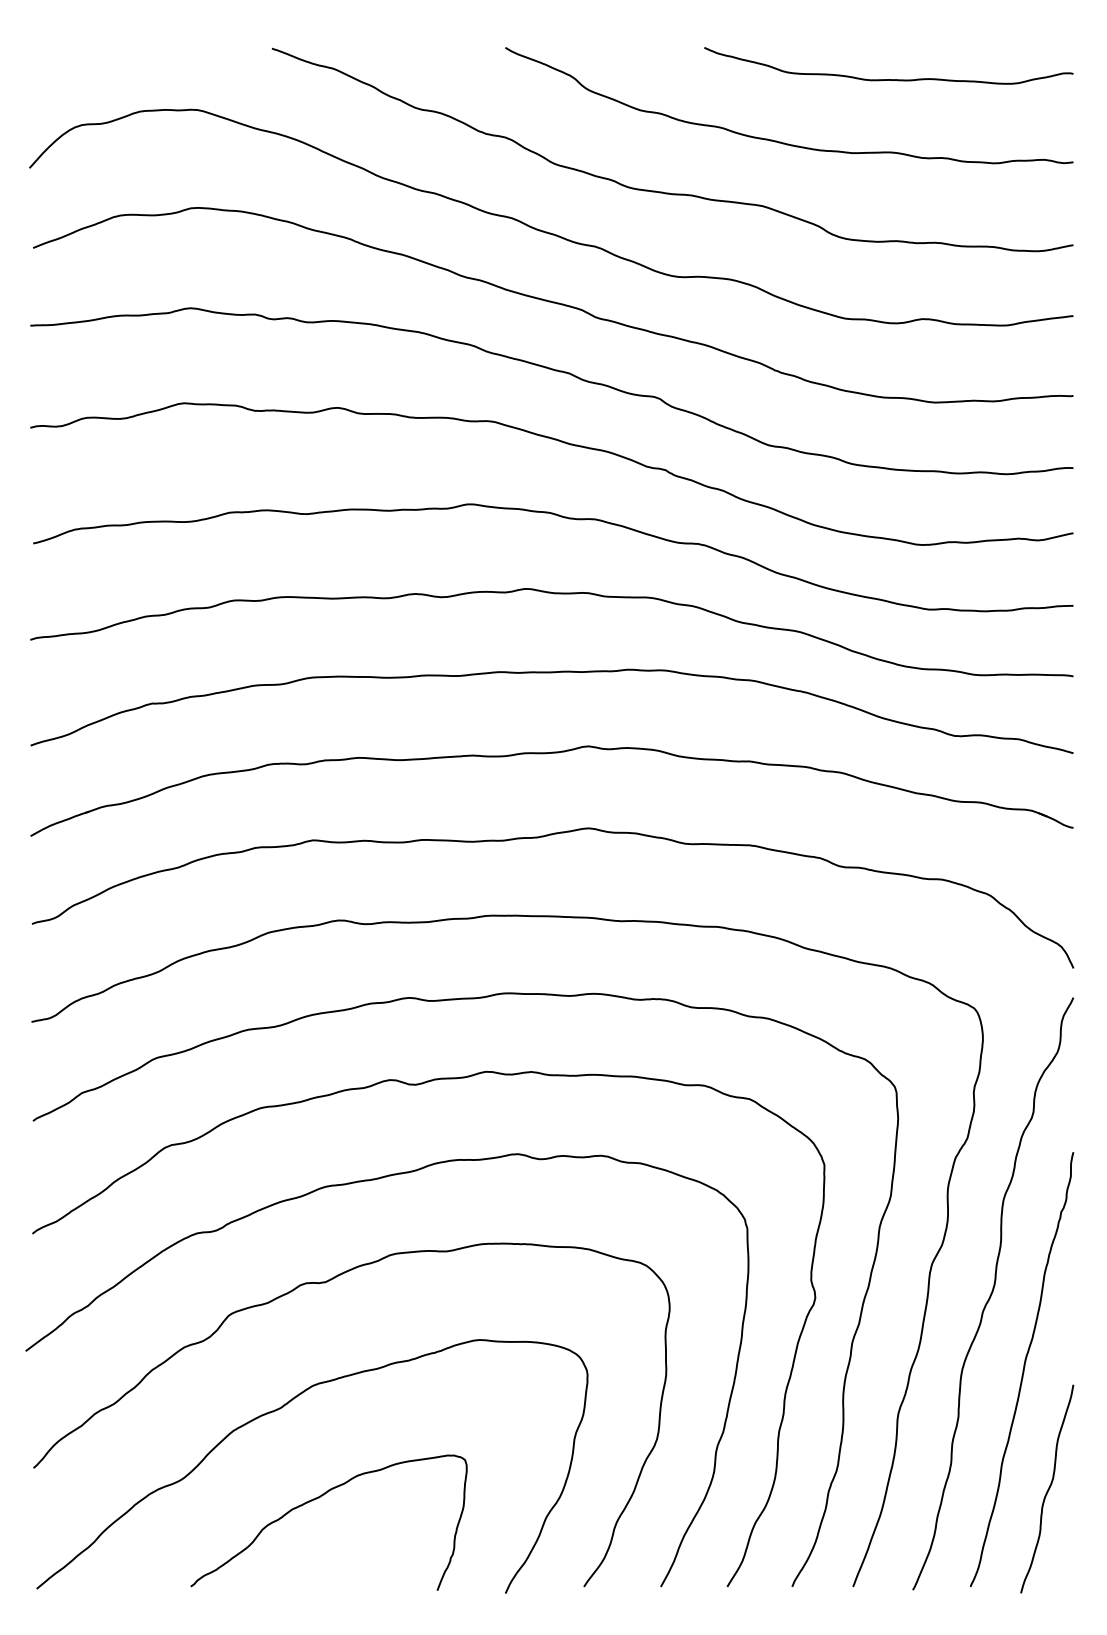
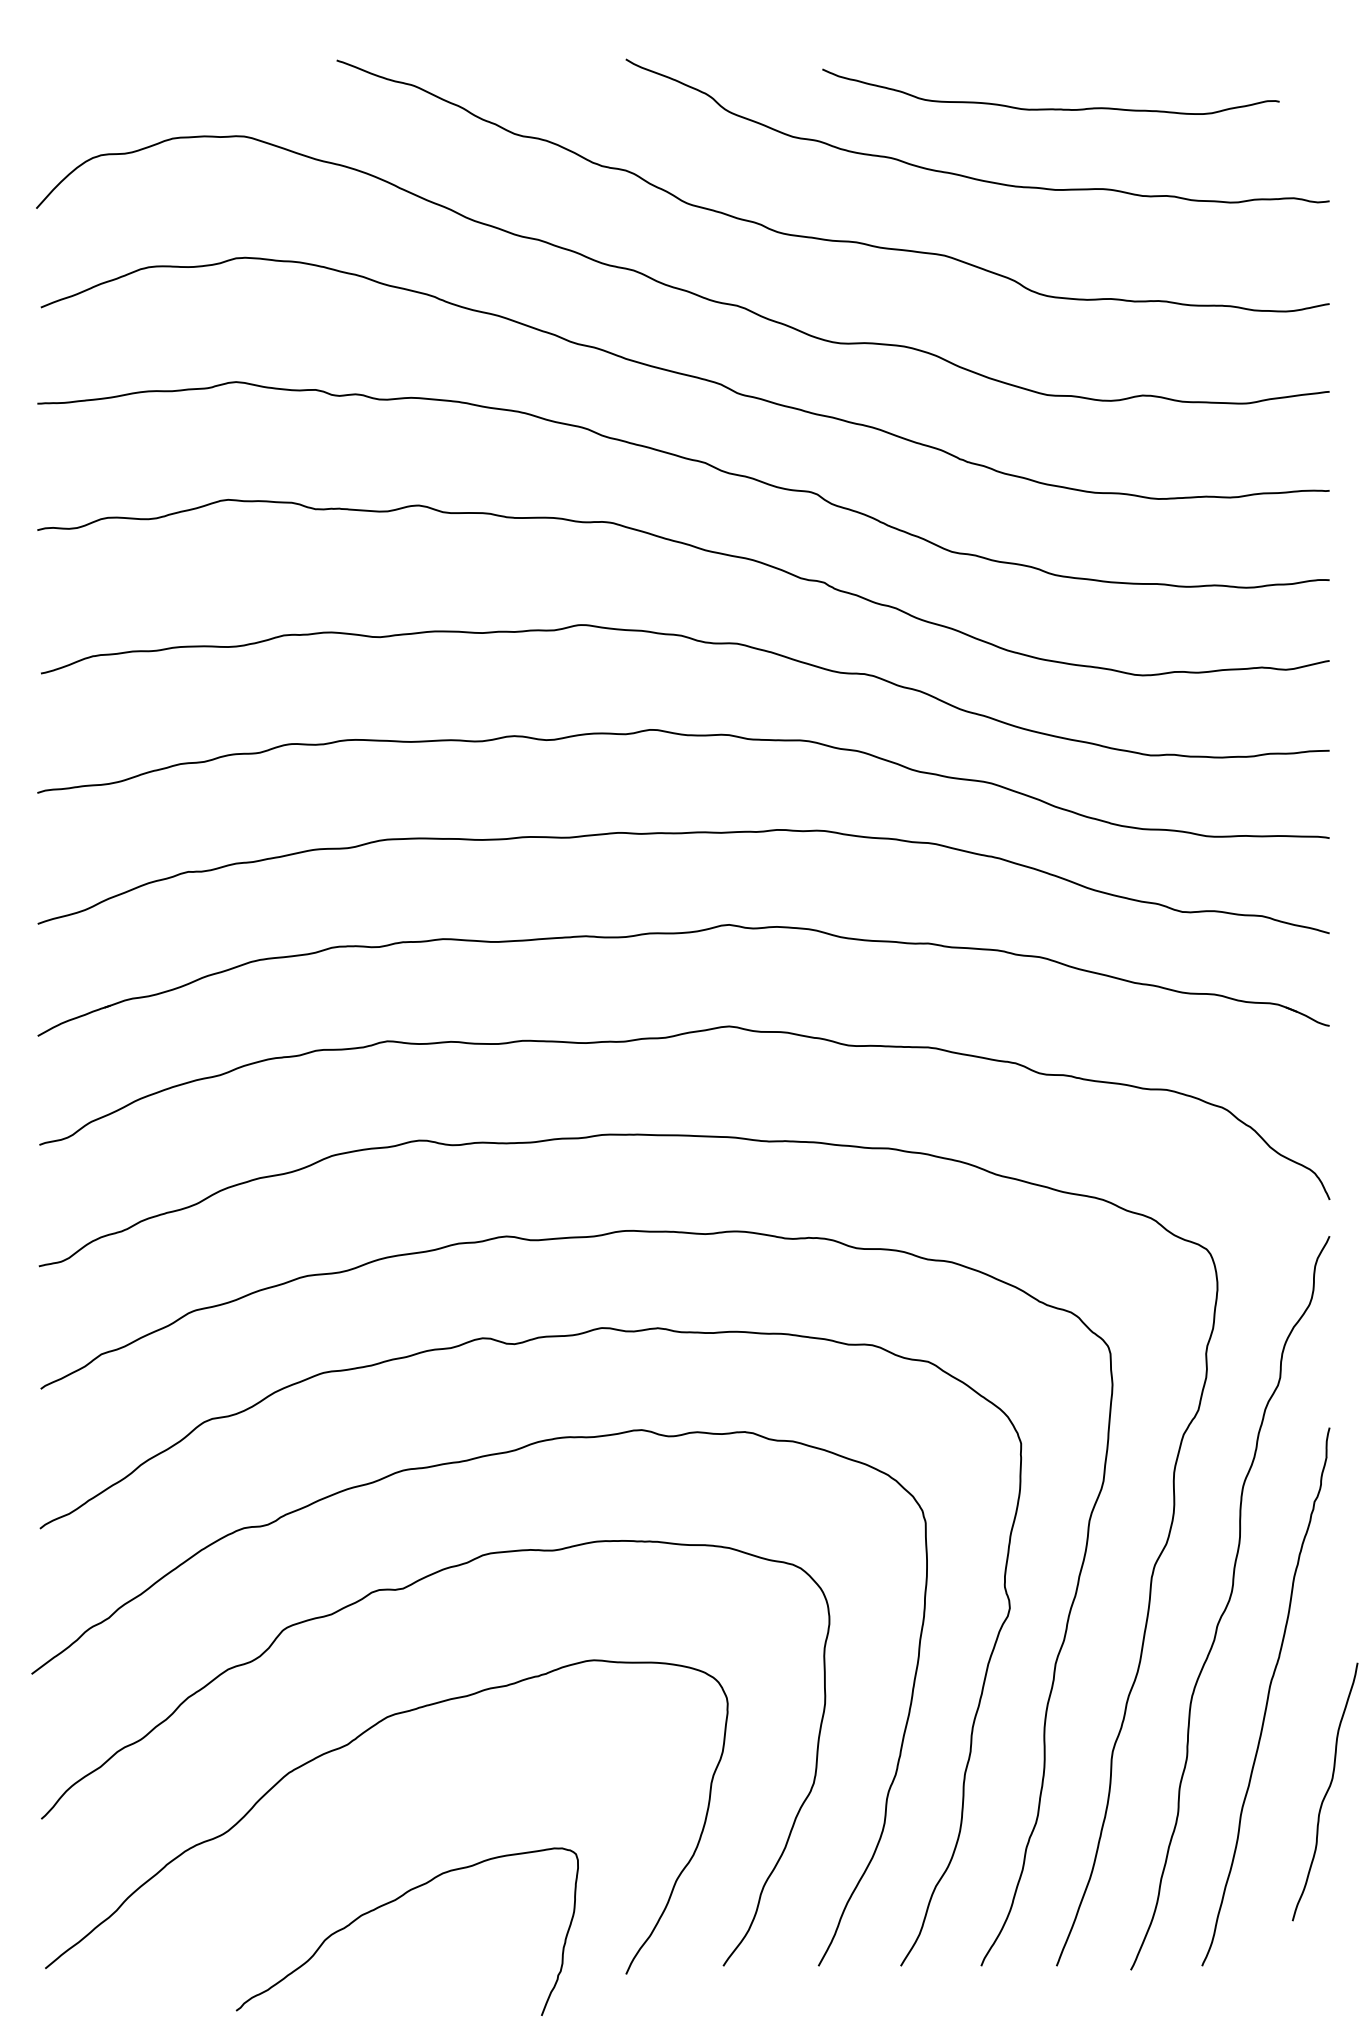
curve: (888, 79) -> (1050, 108), moved
curve: (1047, 1489) -> (1325, 1792), moved
curve: (316, 1499) -> (392, 1902), moved

